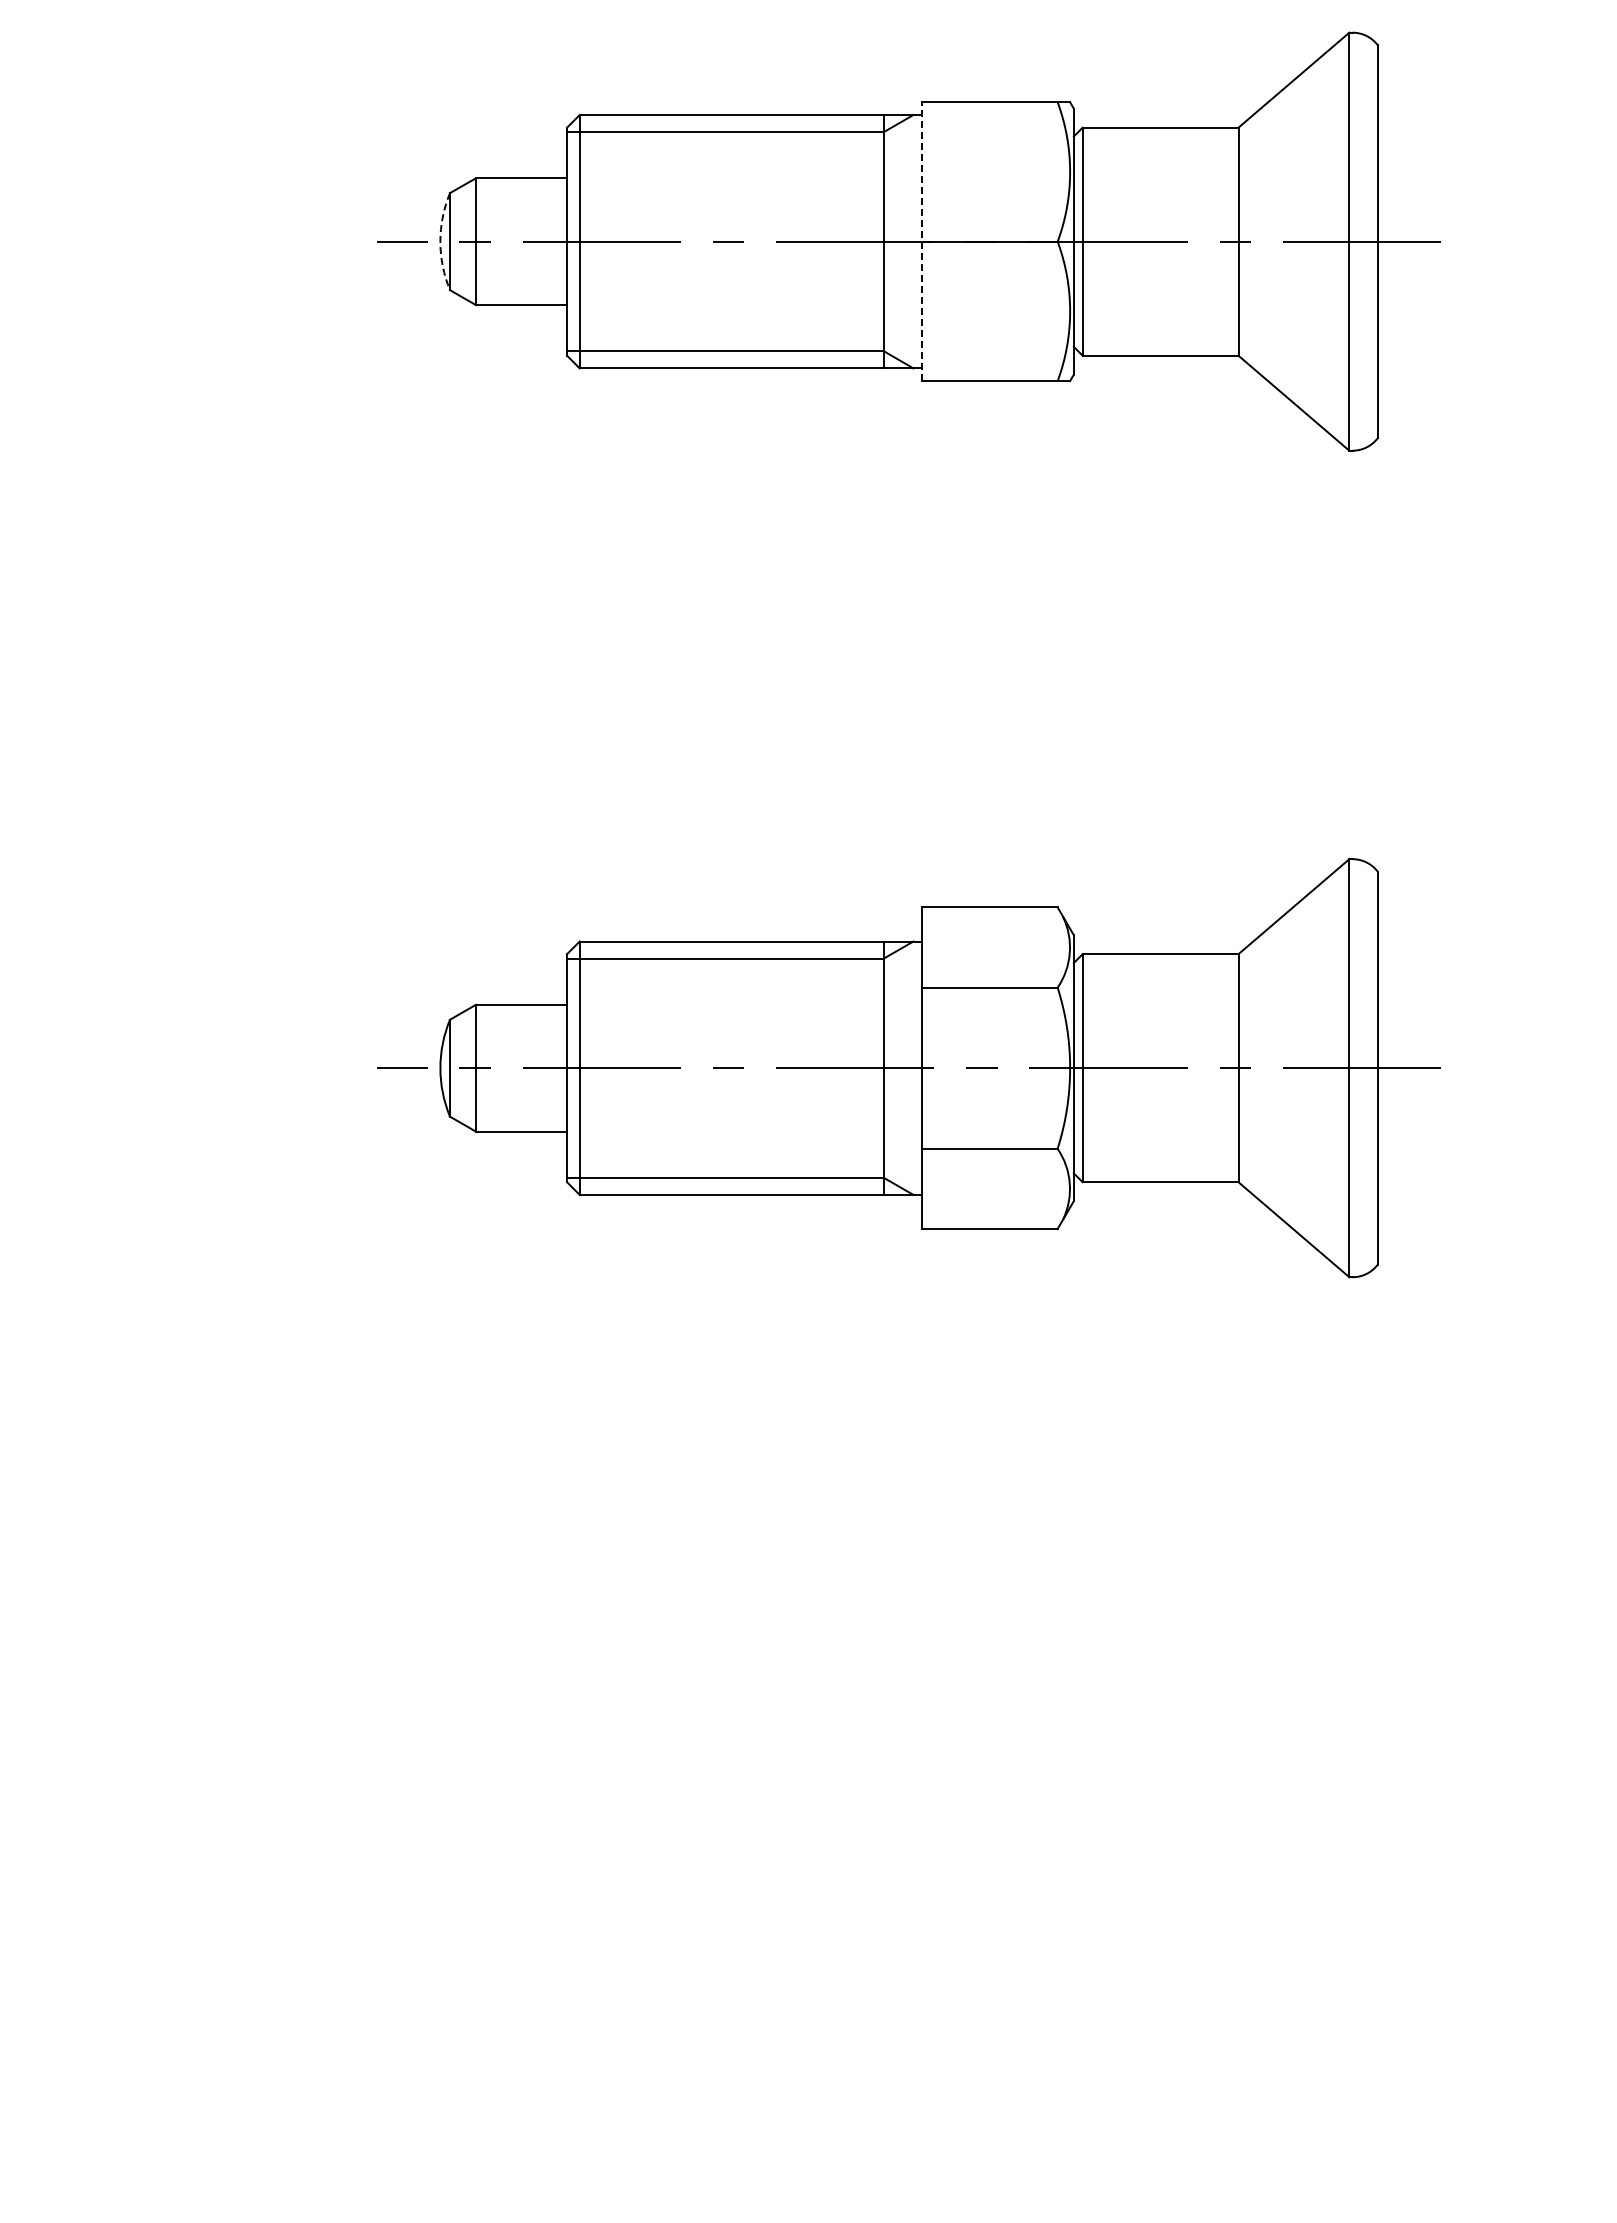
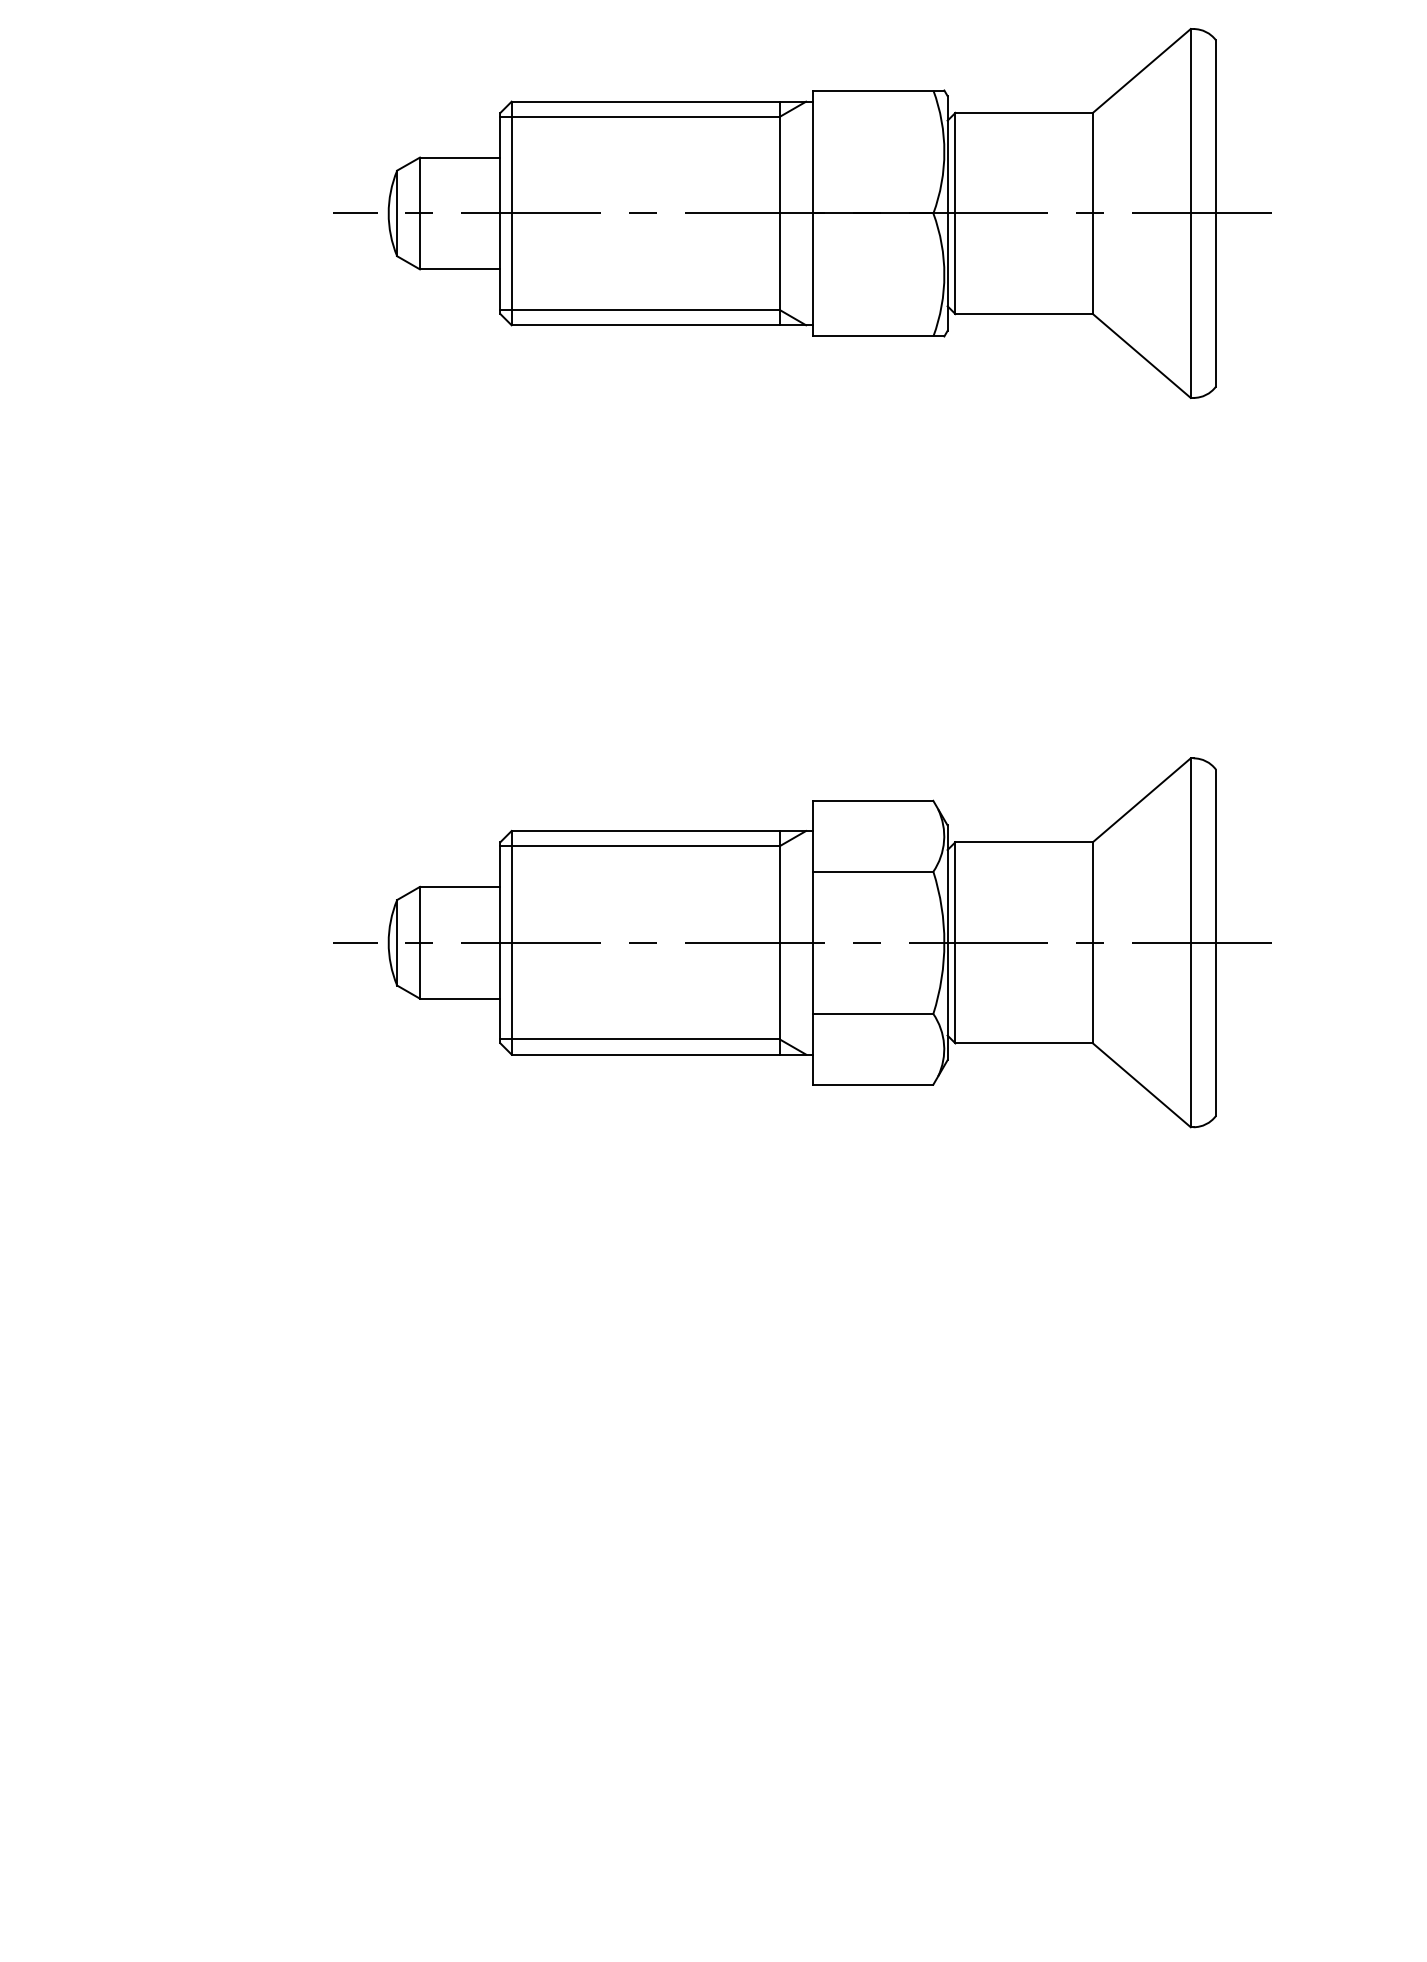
arc: (440, 241) -> (388, 213), dashed -> solid
line: (921, 241) -> (813, 213), dashed -> solid

